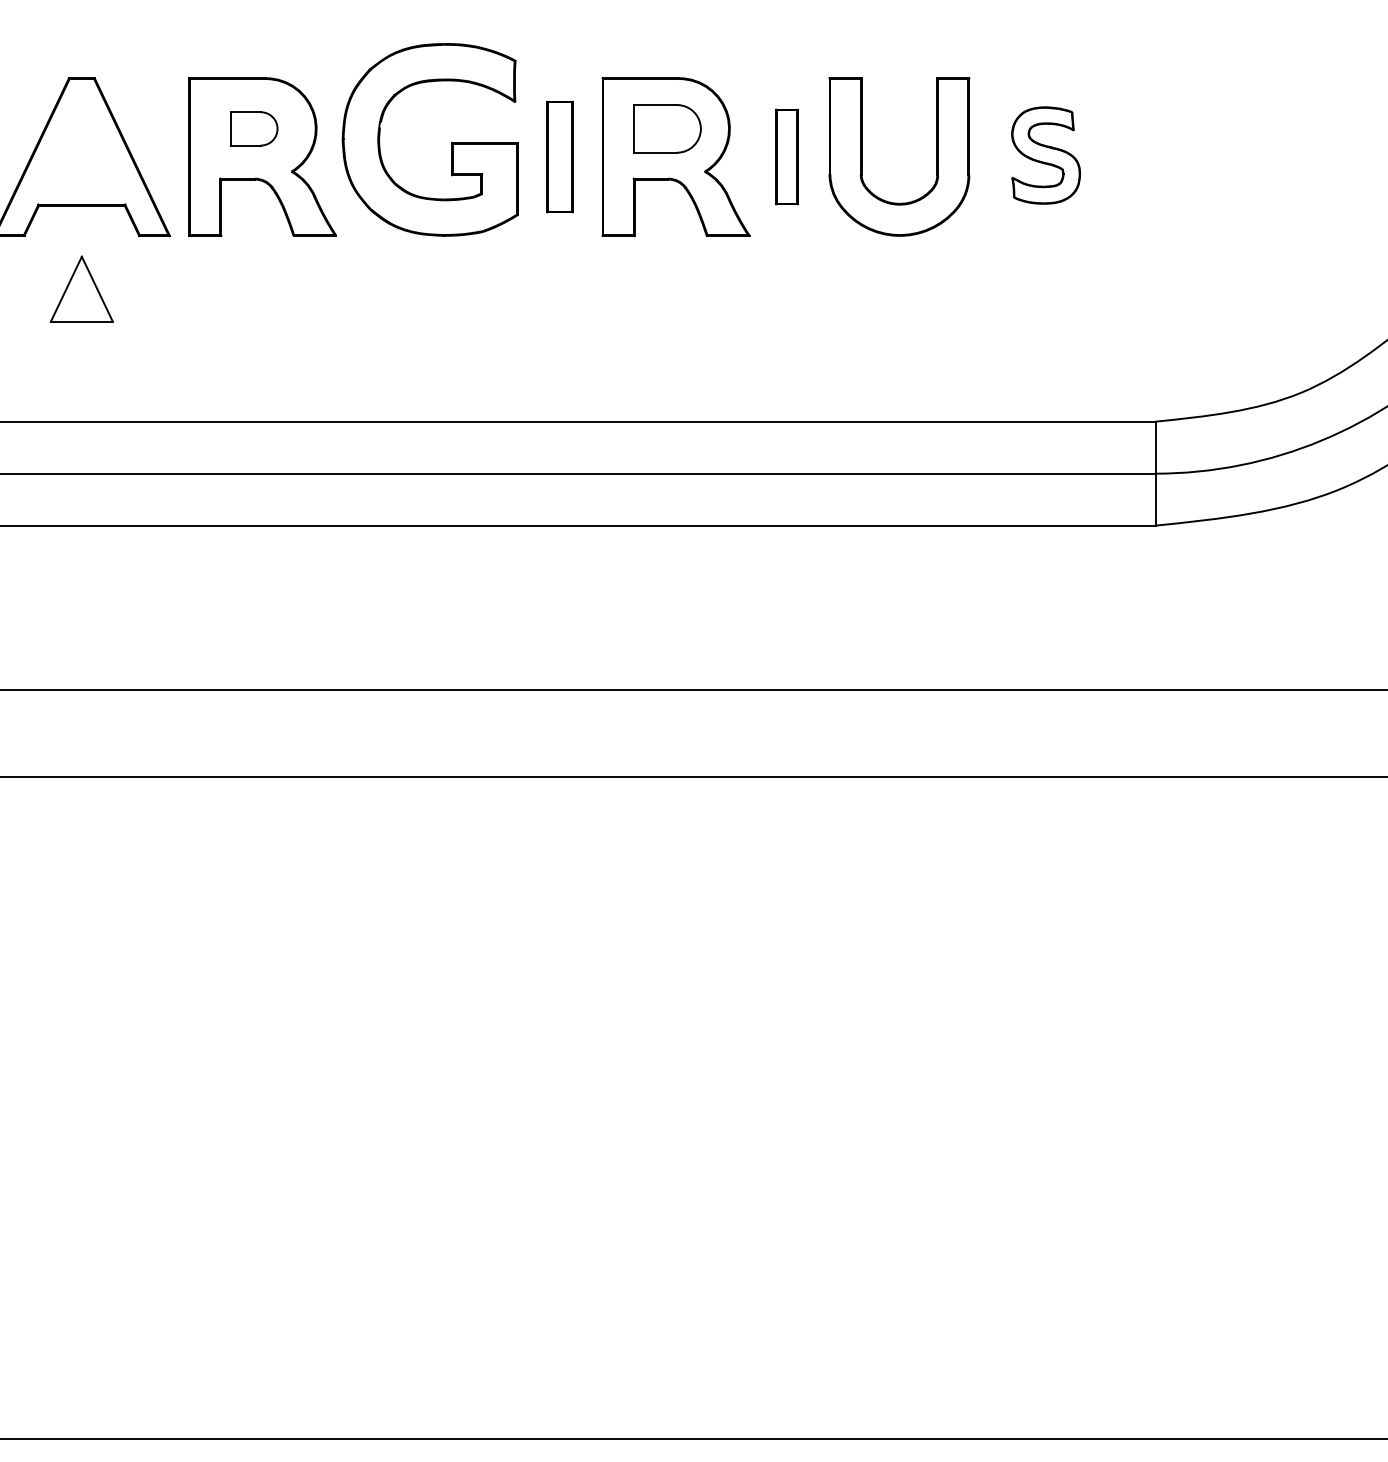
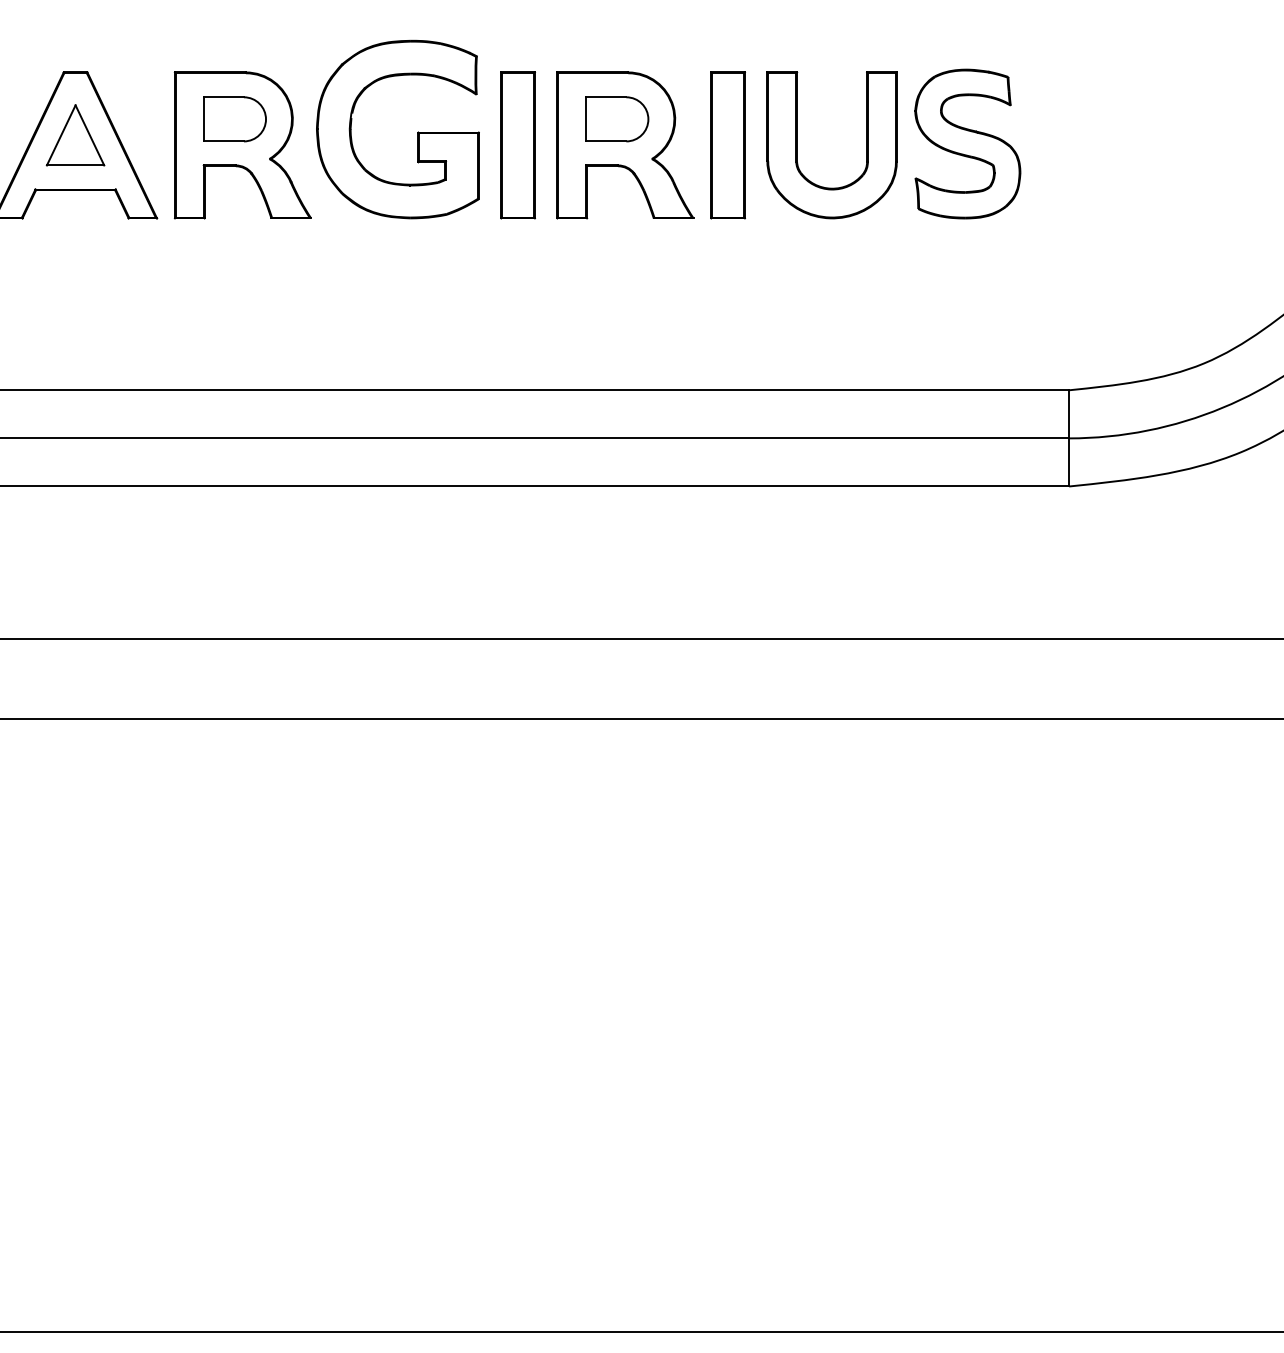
part: (253, 128) -> (234, 119), size x1.43
part: (1045, 155) -> (967, 143), size x1.67
part: (559, 156) -> (517, 144), size x1.43
part: (786, 156) -> (727, 144), size x1.67
part: (81, 288) -> (75, 134), moved

